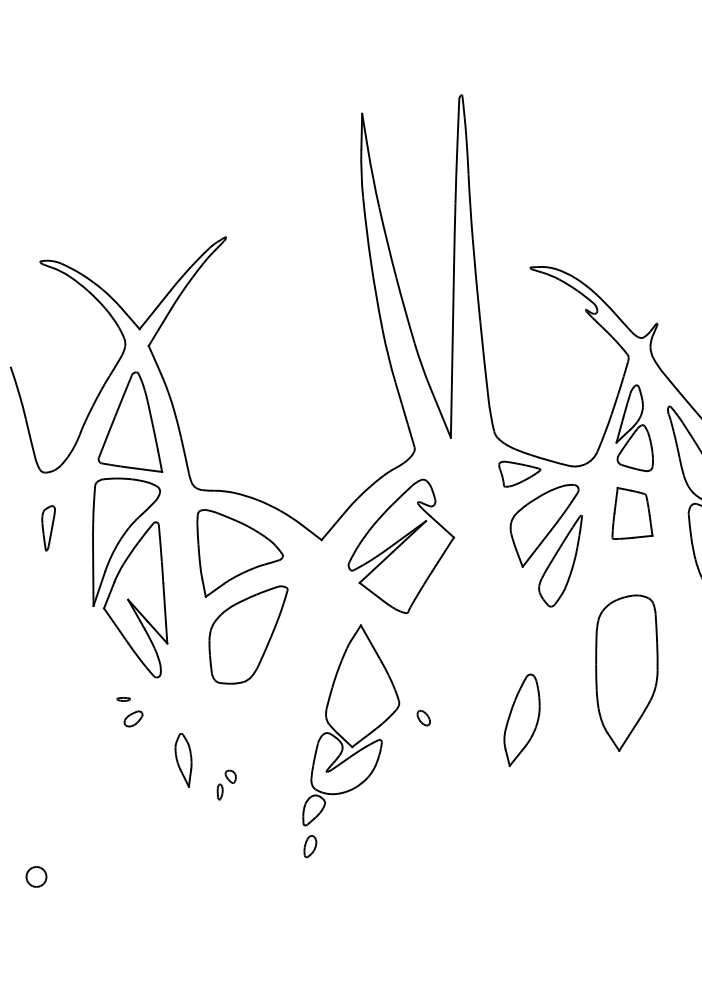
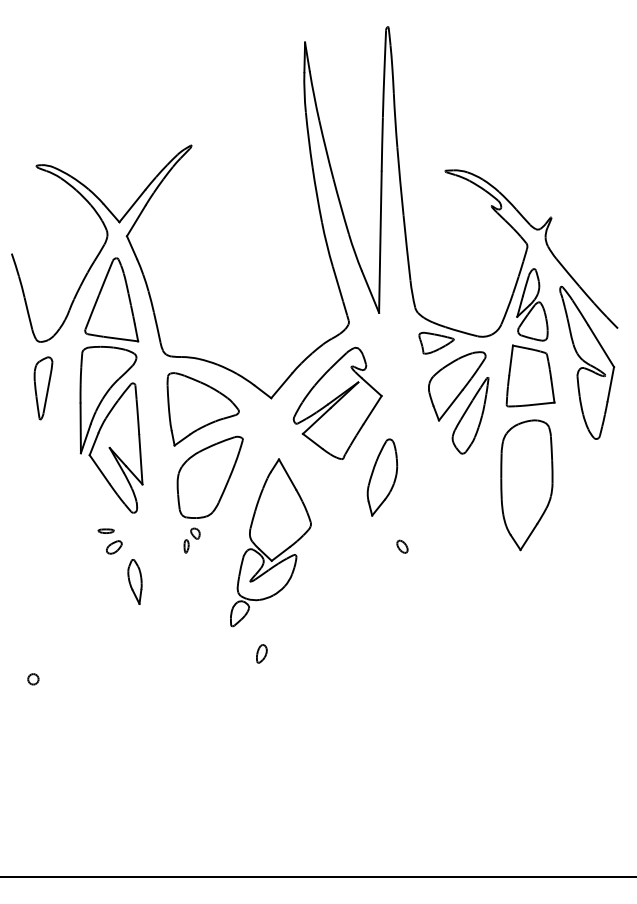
part: (632, 512) -> (530, 375), size x1.43
part: (48, 528) -> (43, 388), size x1.67
part: (626, 673) -> (526, 485), moved
part: (122, 698) -> (105, 530), size x1.43
part: (423, 717) -> (402, 546), moved
part: (522, 720) -> (382, 477), moved
part: (350, 725) -> (270, 542), moved
part: (182, 759) -> (134, 581), moved
part: (226, 784) -> (191, 540), moved
part: (36, 877) -> (33, 679), size x0.62

